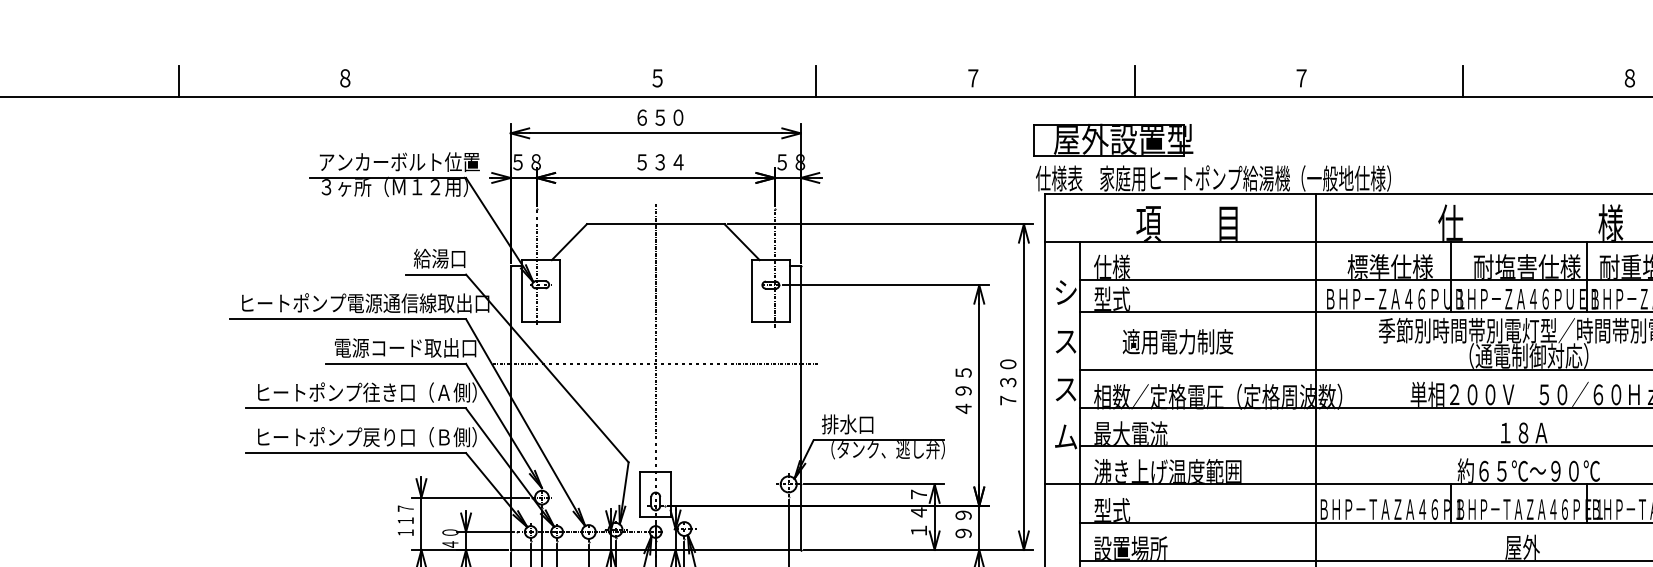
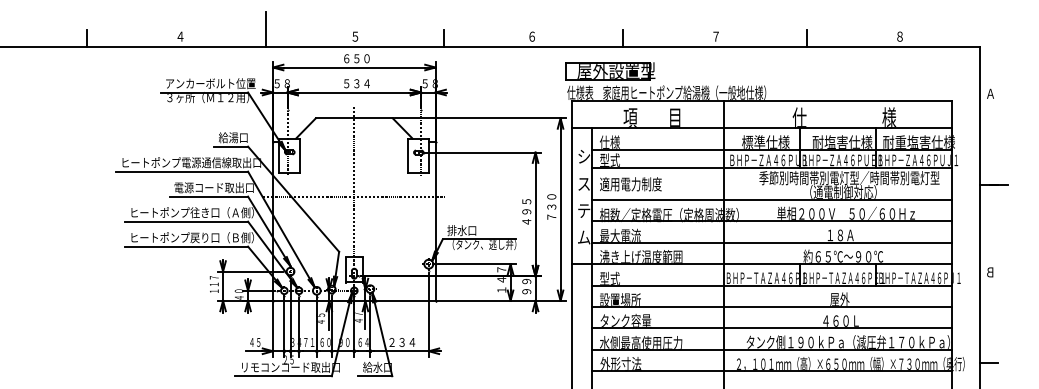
line: (497, 65) -> (265, 29), added
text: (345, 77) -> (180, 36), ８ -> ４
text: (972, 77) -> (531, 36), ７ -> ６
text: (1177, 342) -> (630, 184), moved
text: (1066, 388) -> (584, 210), ス -> テ

